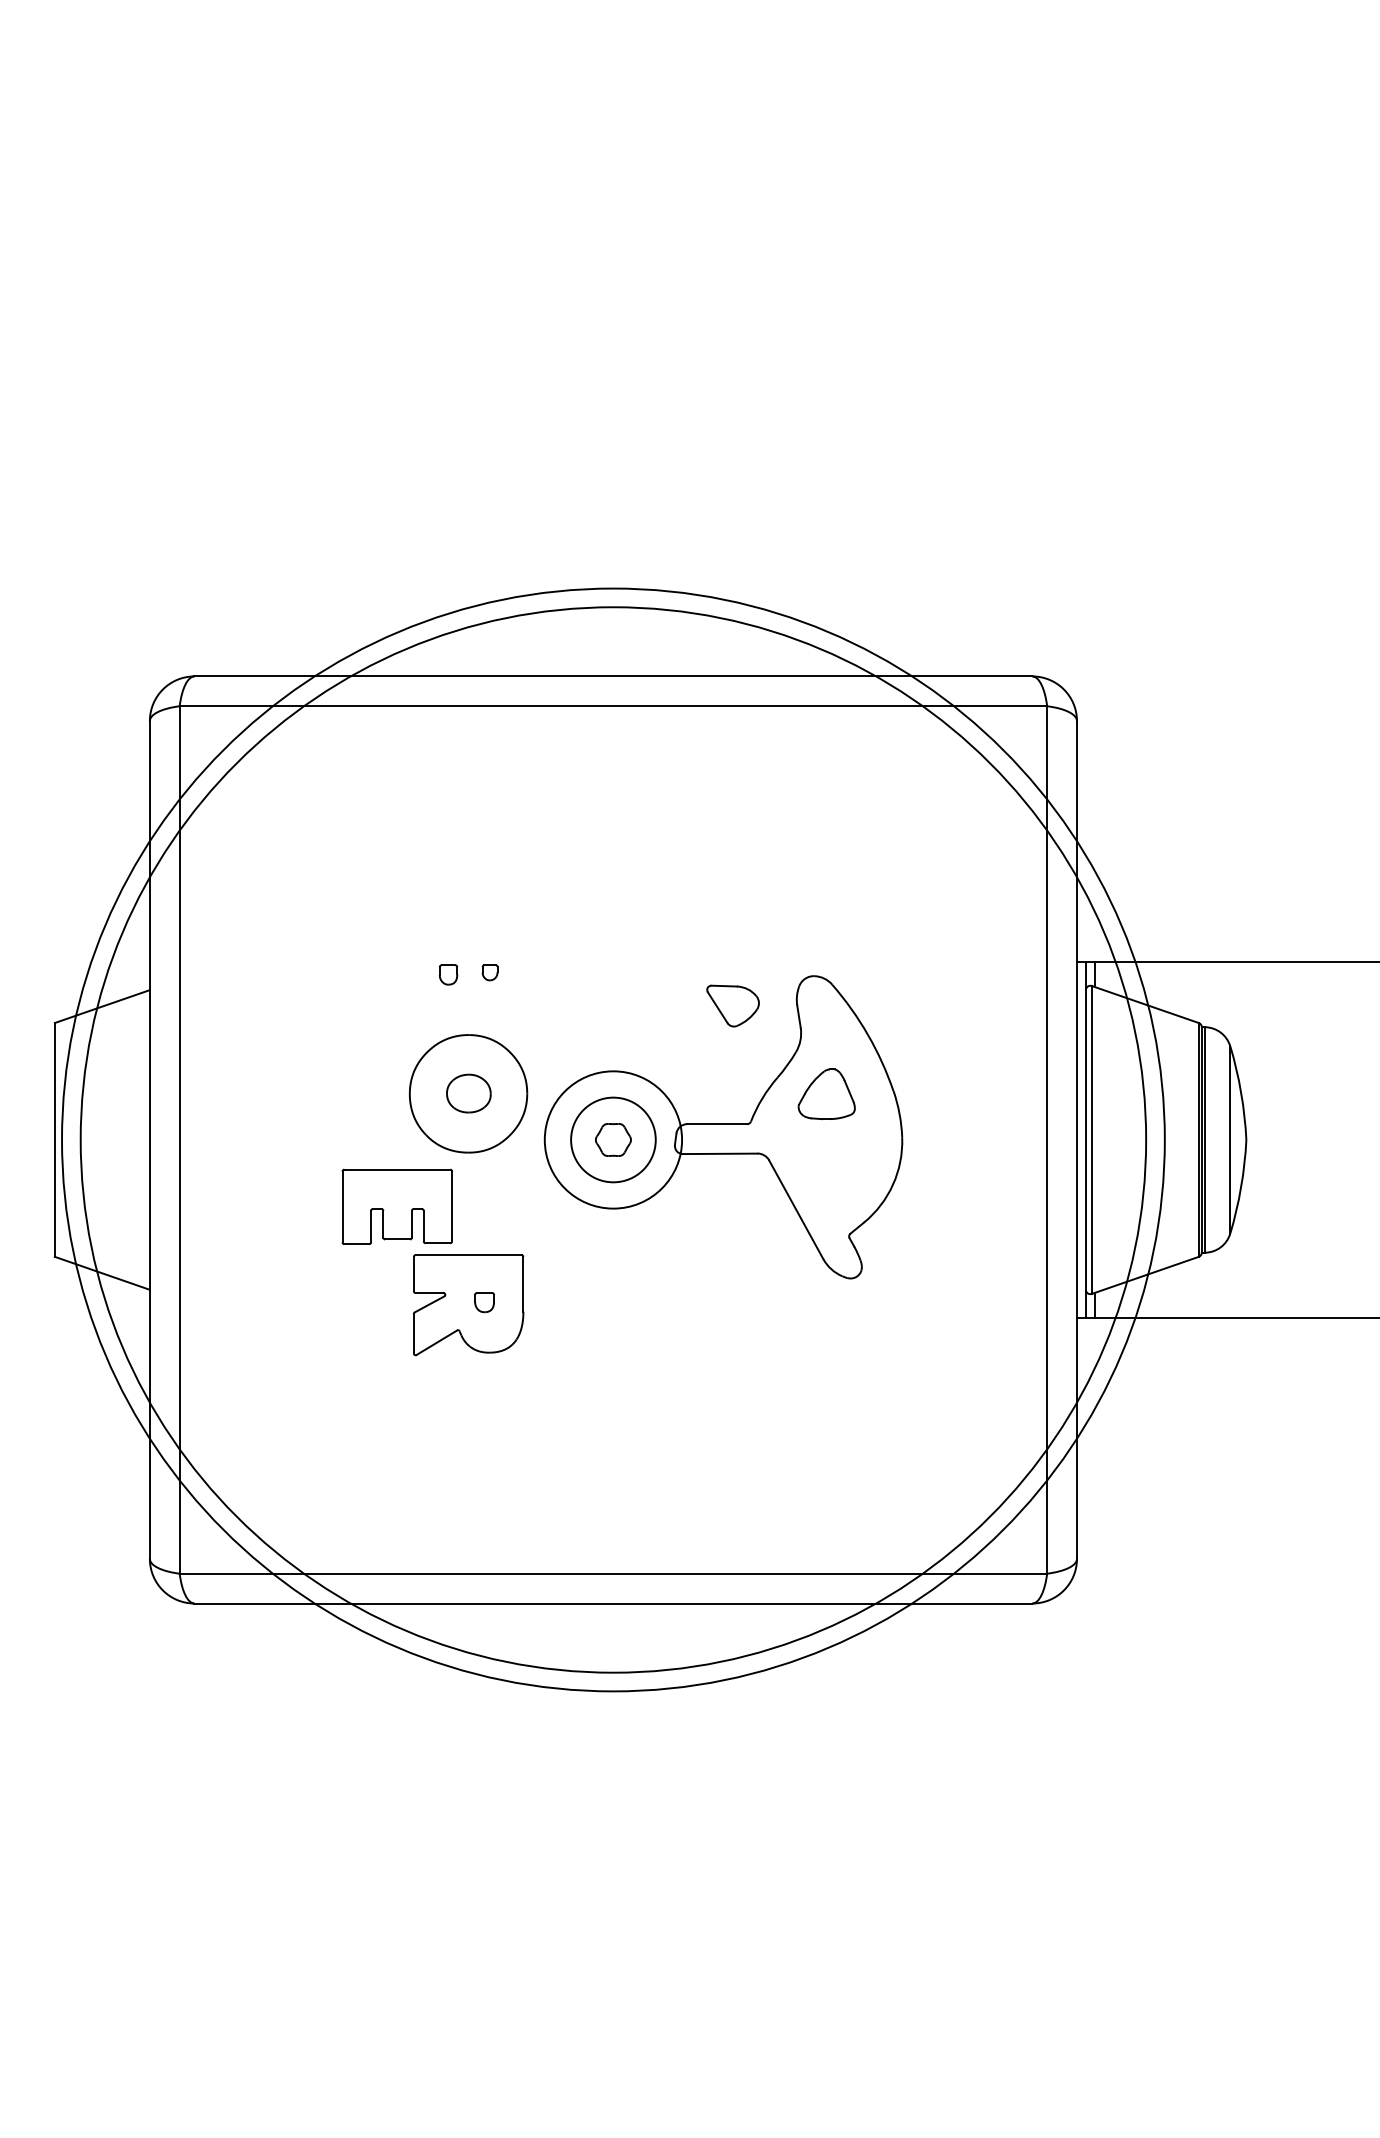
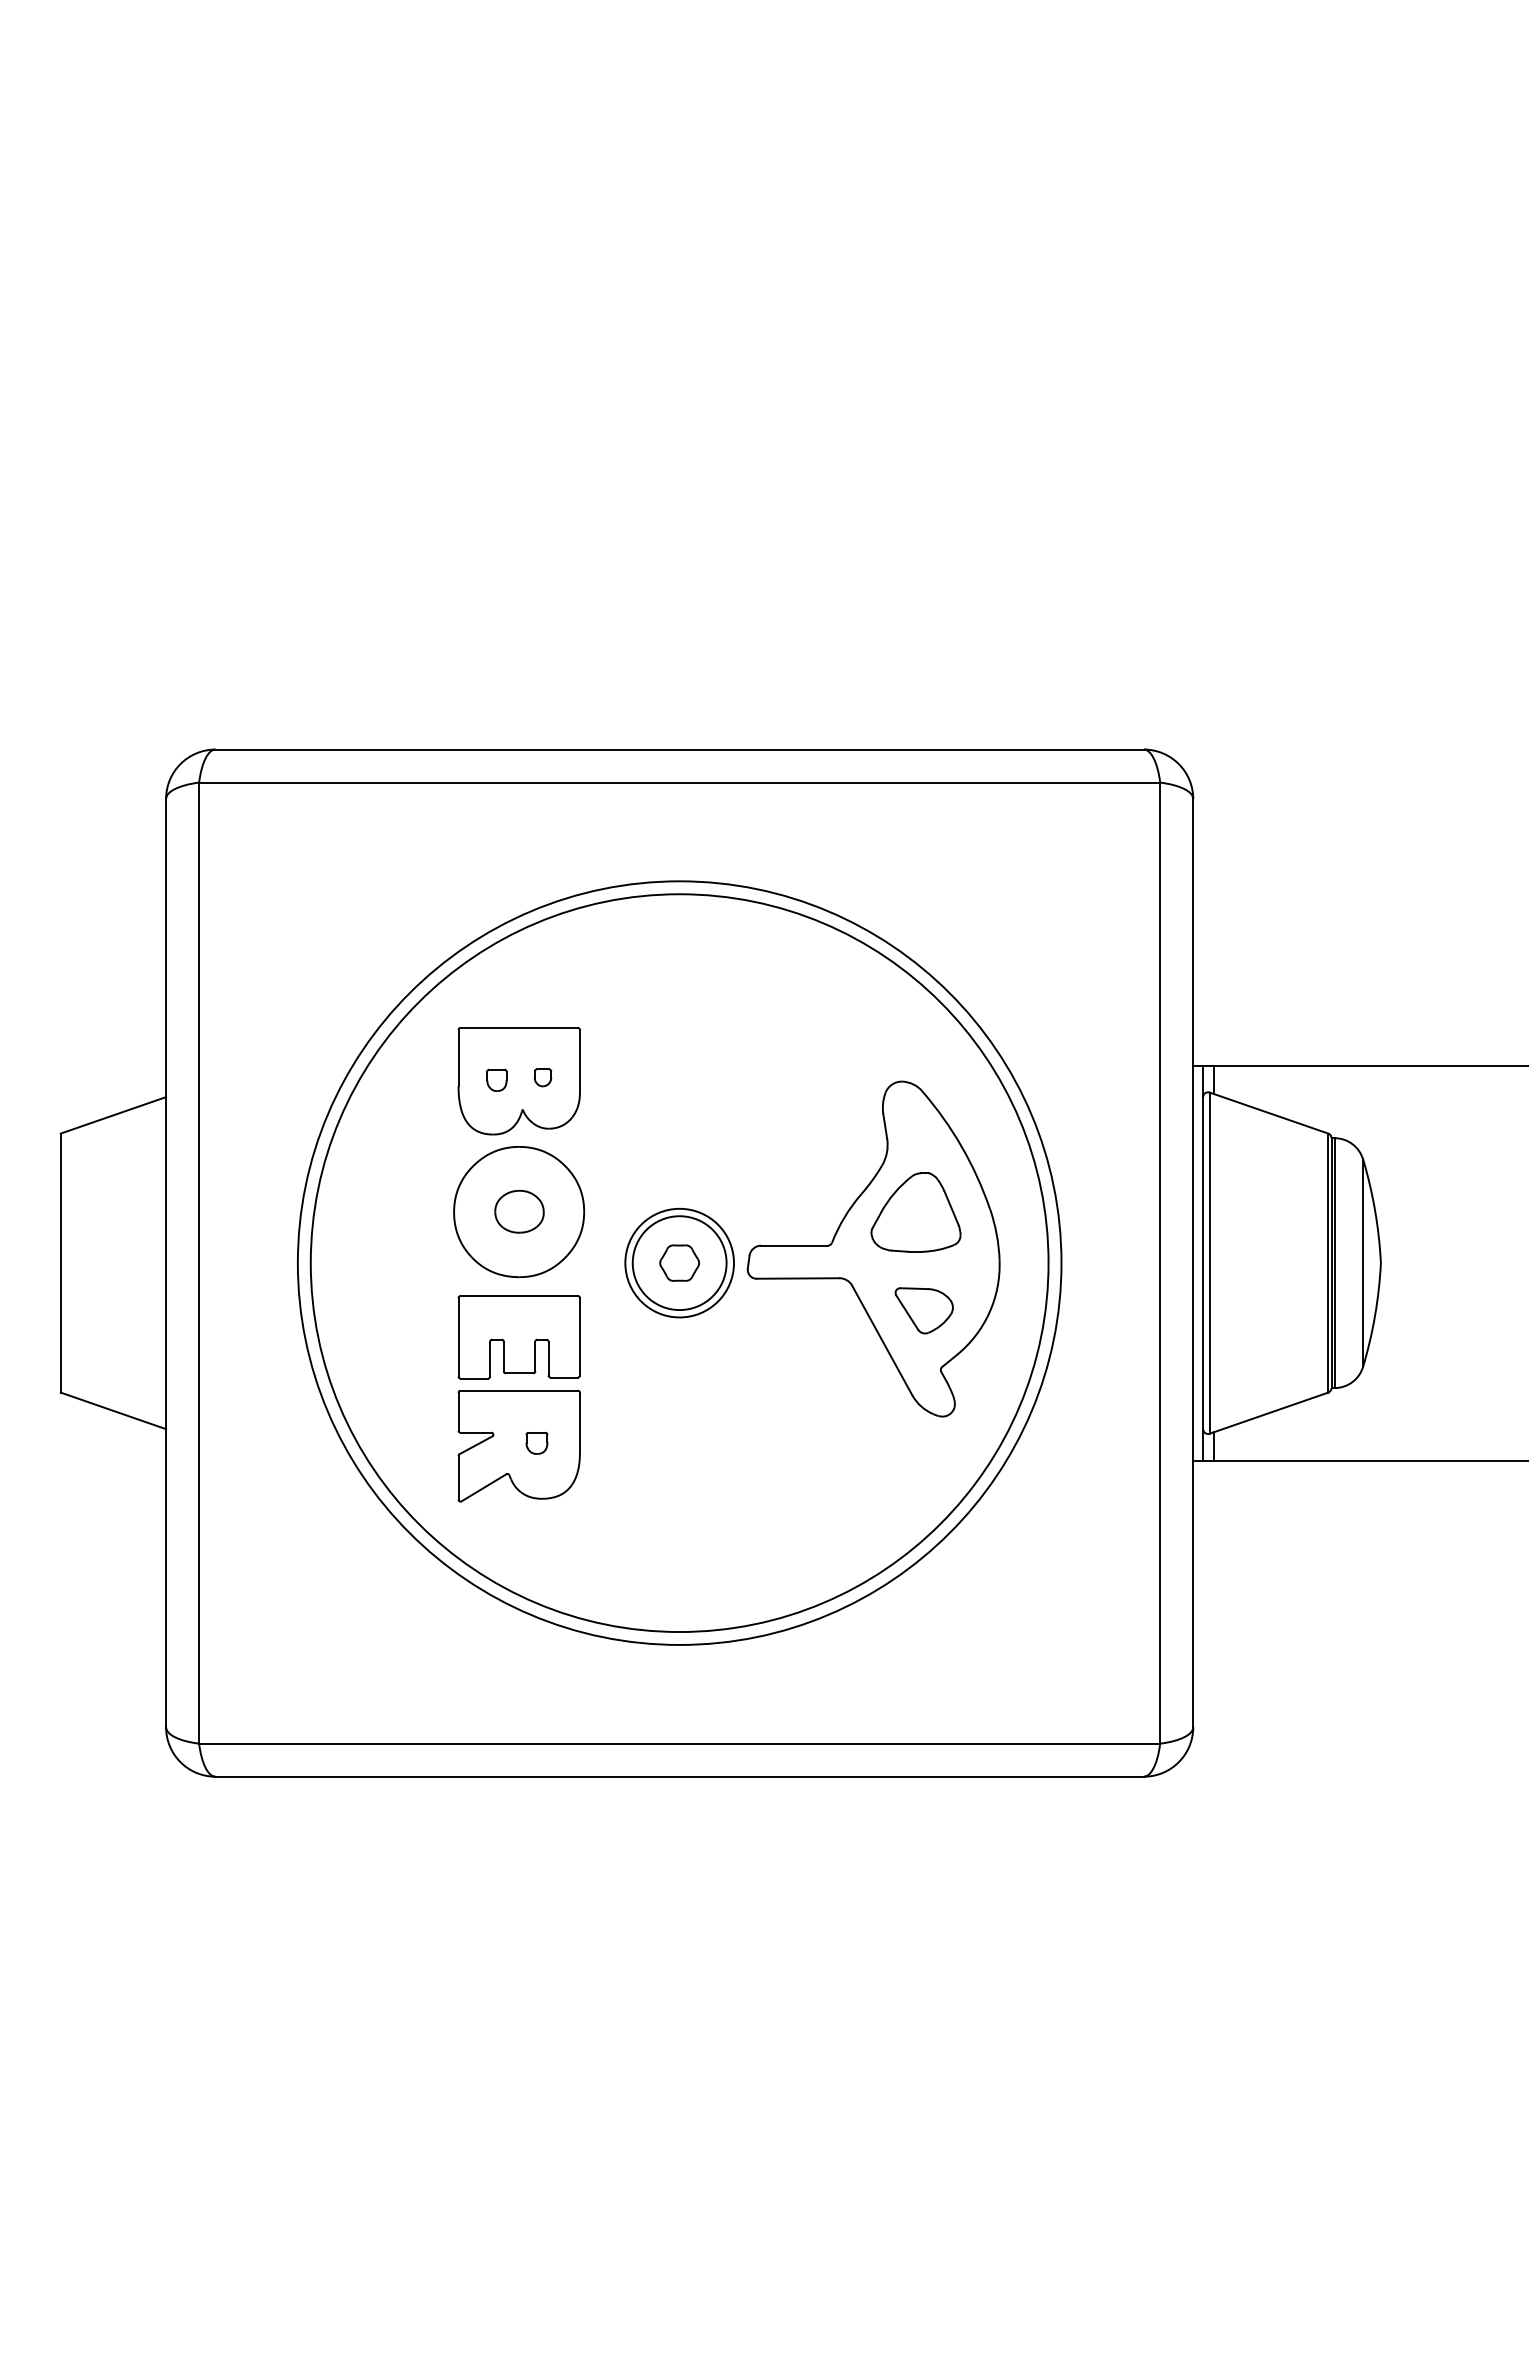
part: (467, 976) -> (518, 1081), added
part: (732, 1005) -> (923, 1310), moved
part: (826, 1094) -> (915, 1212), size x1.43
circle: (613, 1139) -> (679, 1262), size x0.62
circle: (613, 1139) -> (679, 1262), size x0.71
circle: (613, 1140) -> (679, 1263), size x0.62
part: (396, 1207) -> (518, 1337), moved

